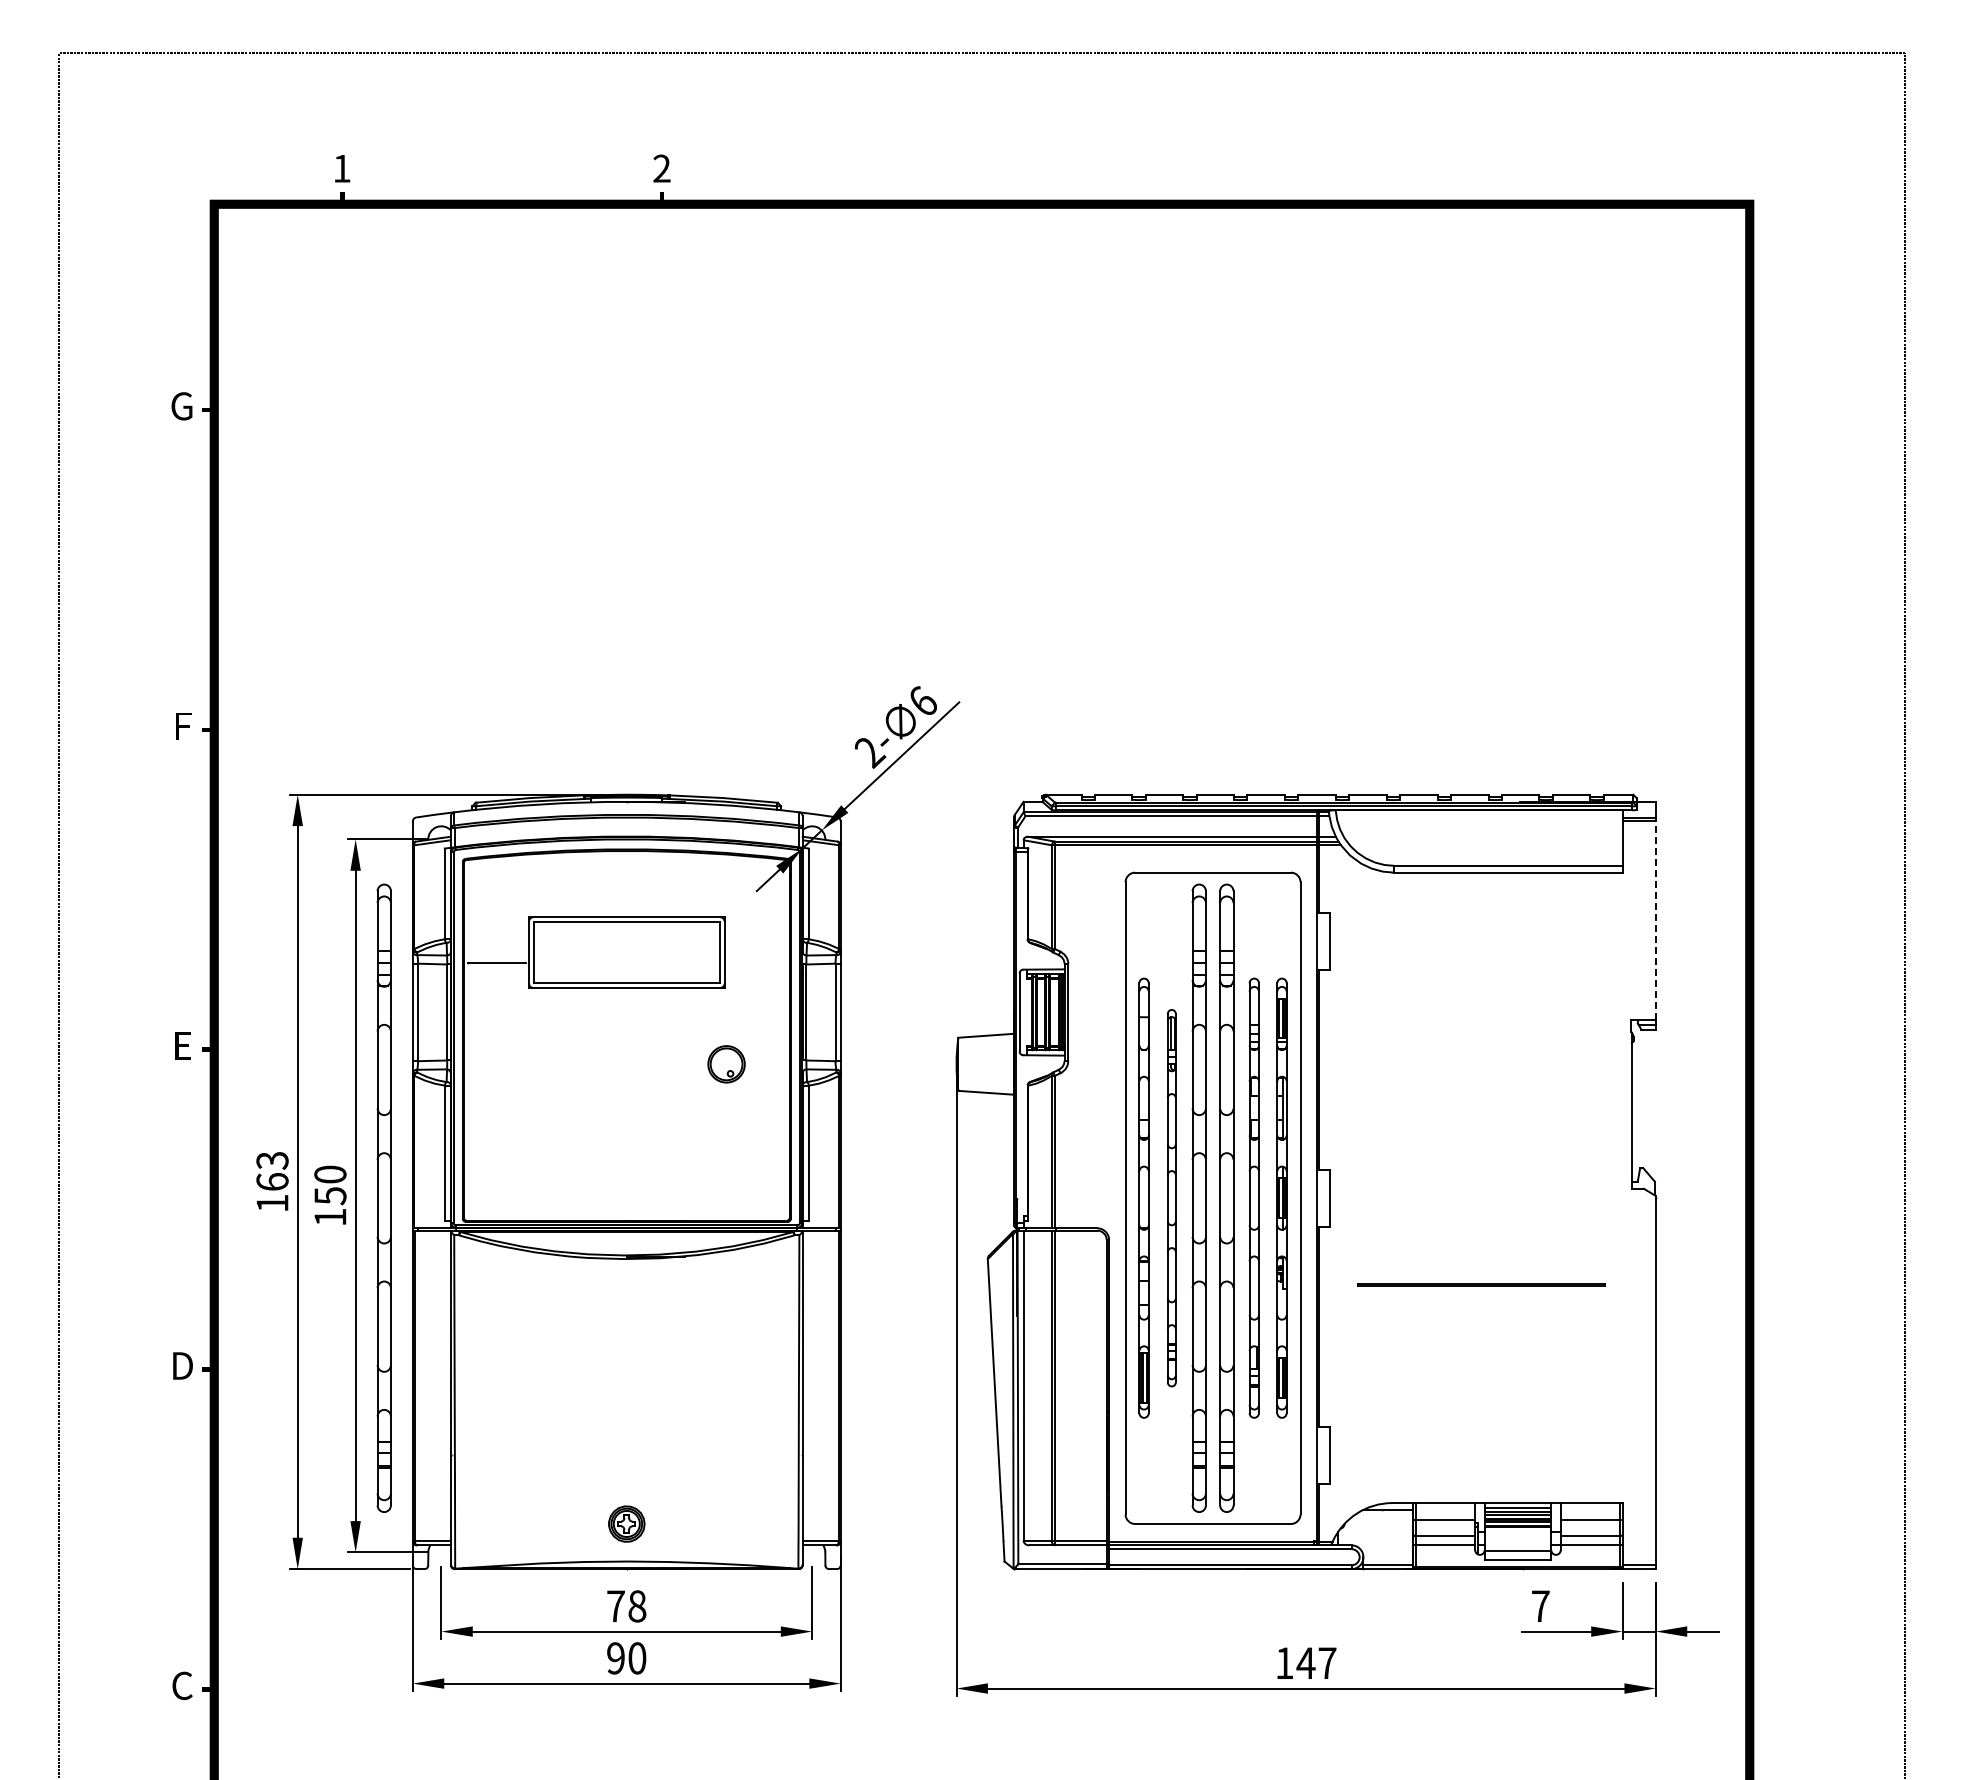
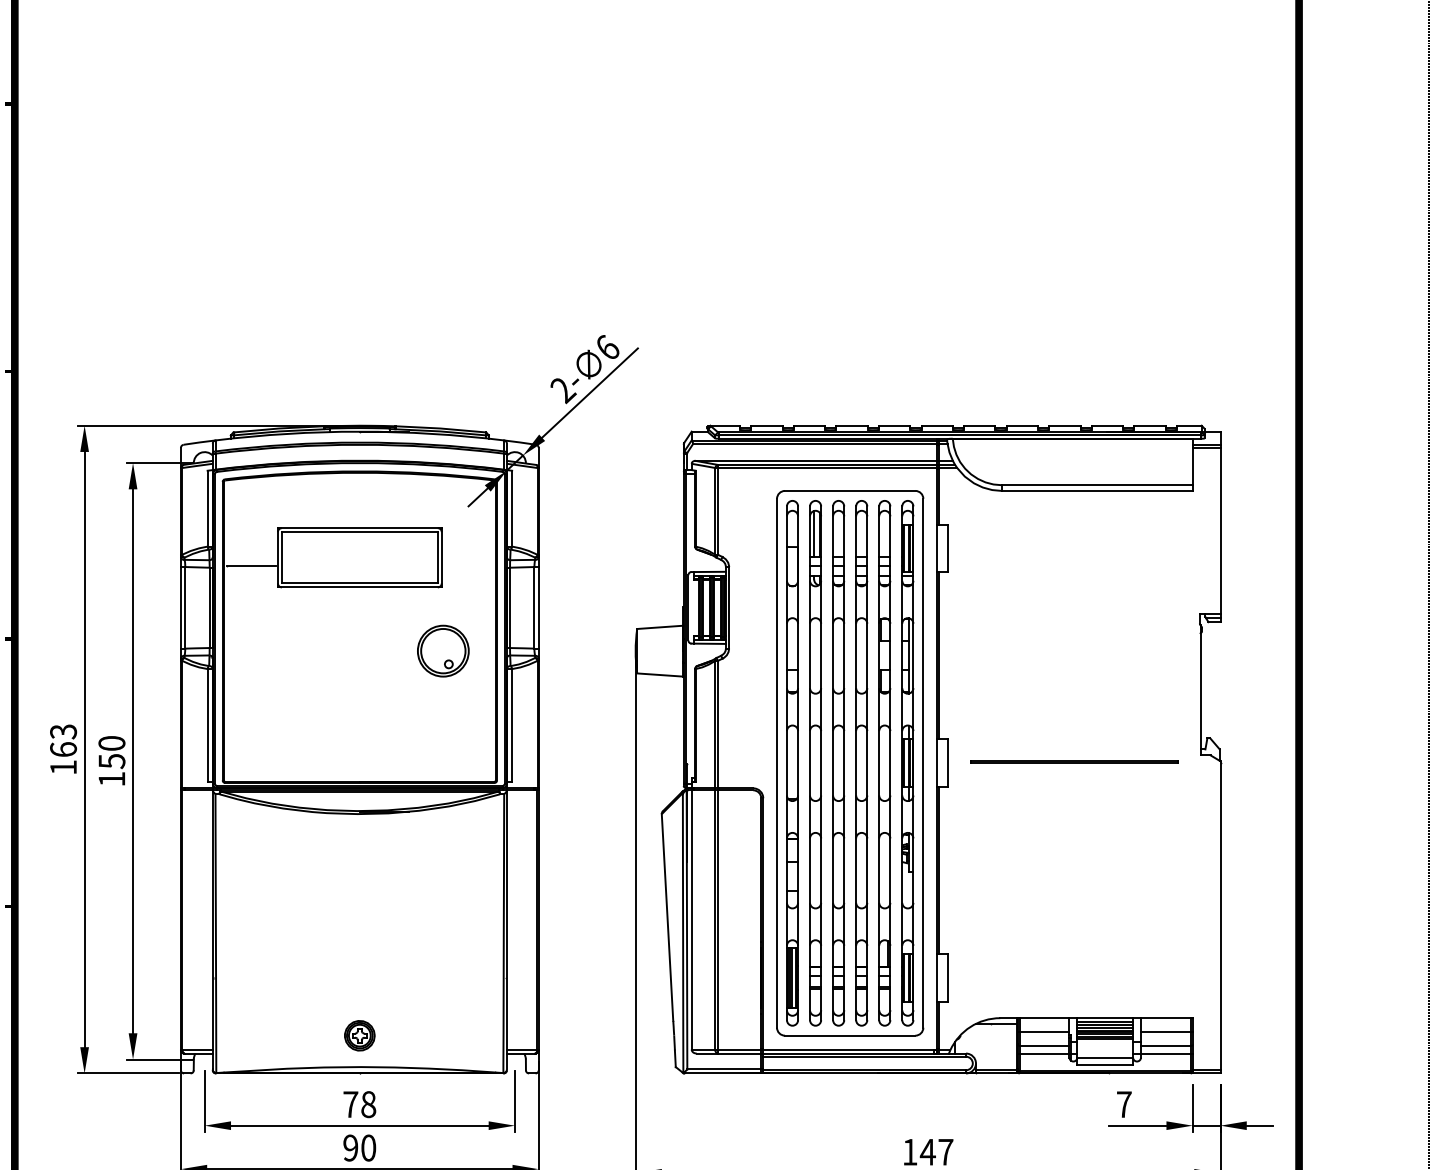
line: (1655, 920) -> (1220, 530), dashed -> solid
part: (726, 1064) -> (443, 651), size x1.67
part: (383, 1197) -> (156, 762), removed
part: (1143, 1197) -> (792, 762), size x1.43
part: (1171, 1197) -> (815, 762), size x1.67
part: (1253, 1197) -> (884, 762), size x1.43
part: (1281, 1197) -> (907, 762), size x1.43
line: (1481, 1284) -> (1074, 761), moved

